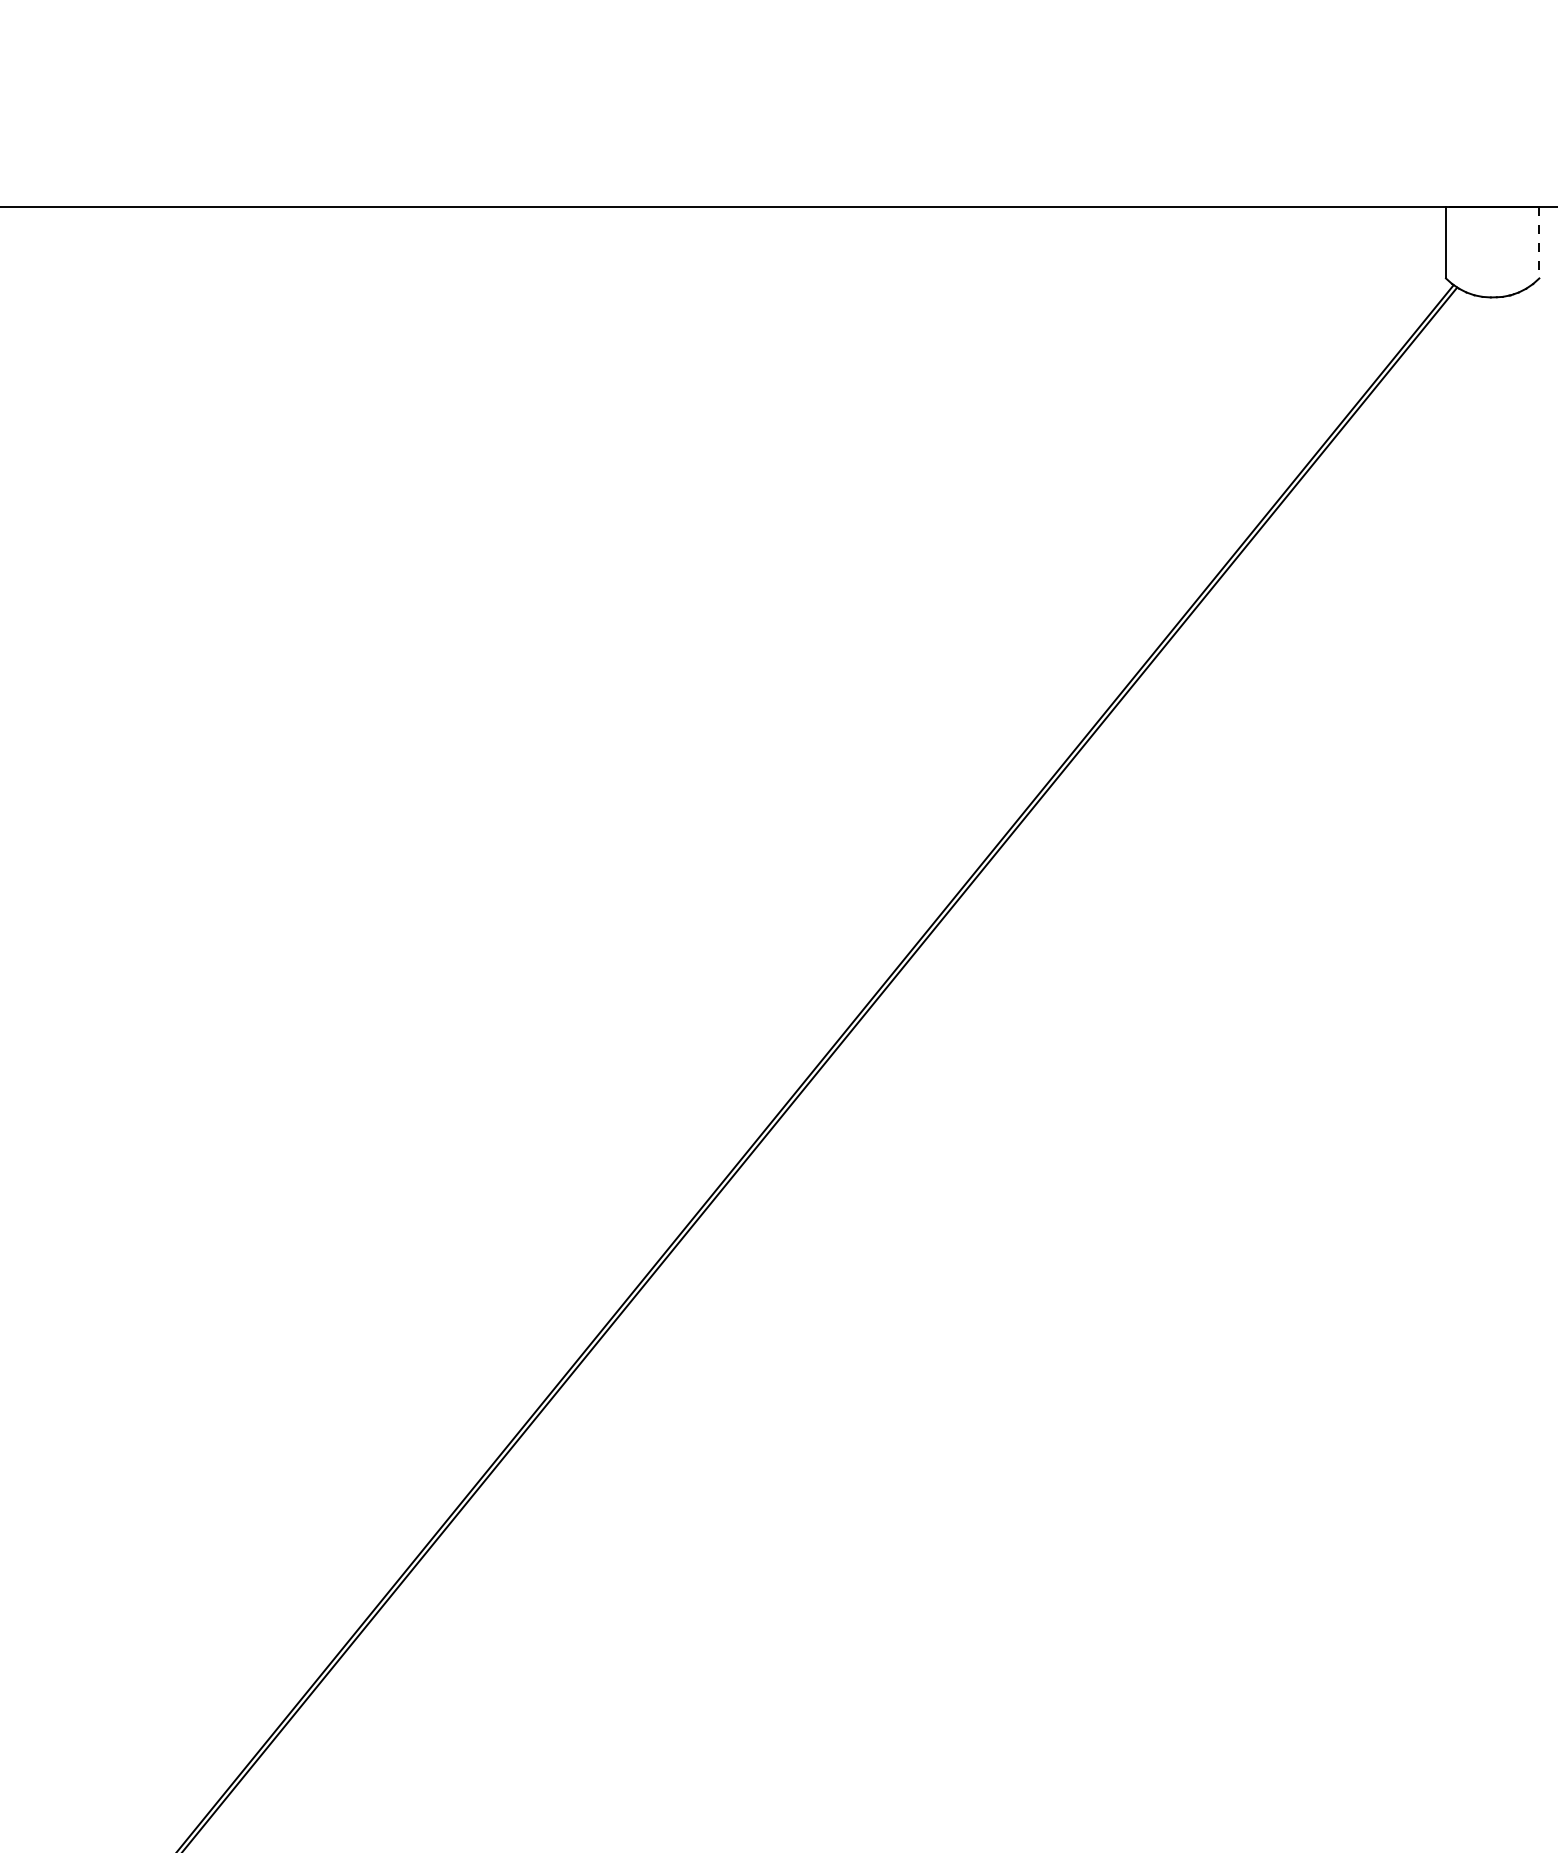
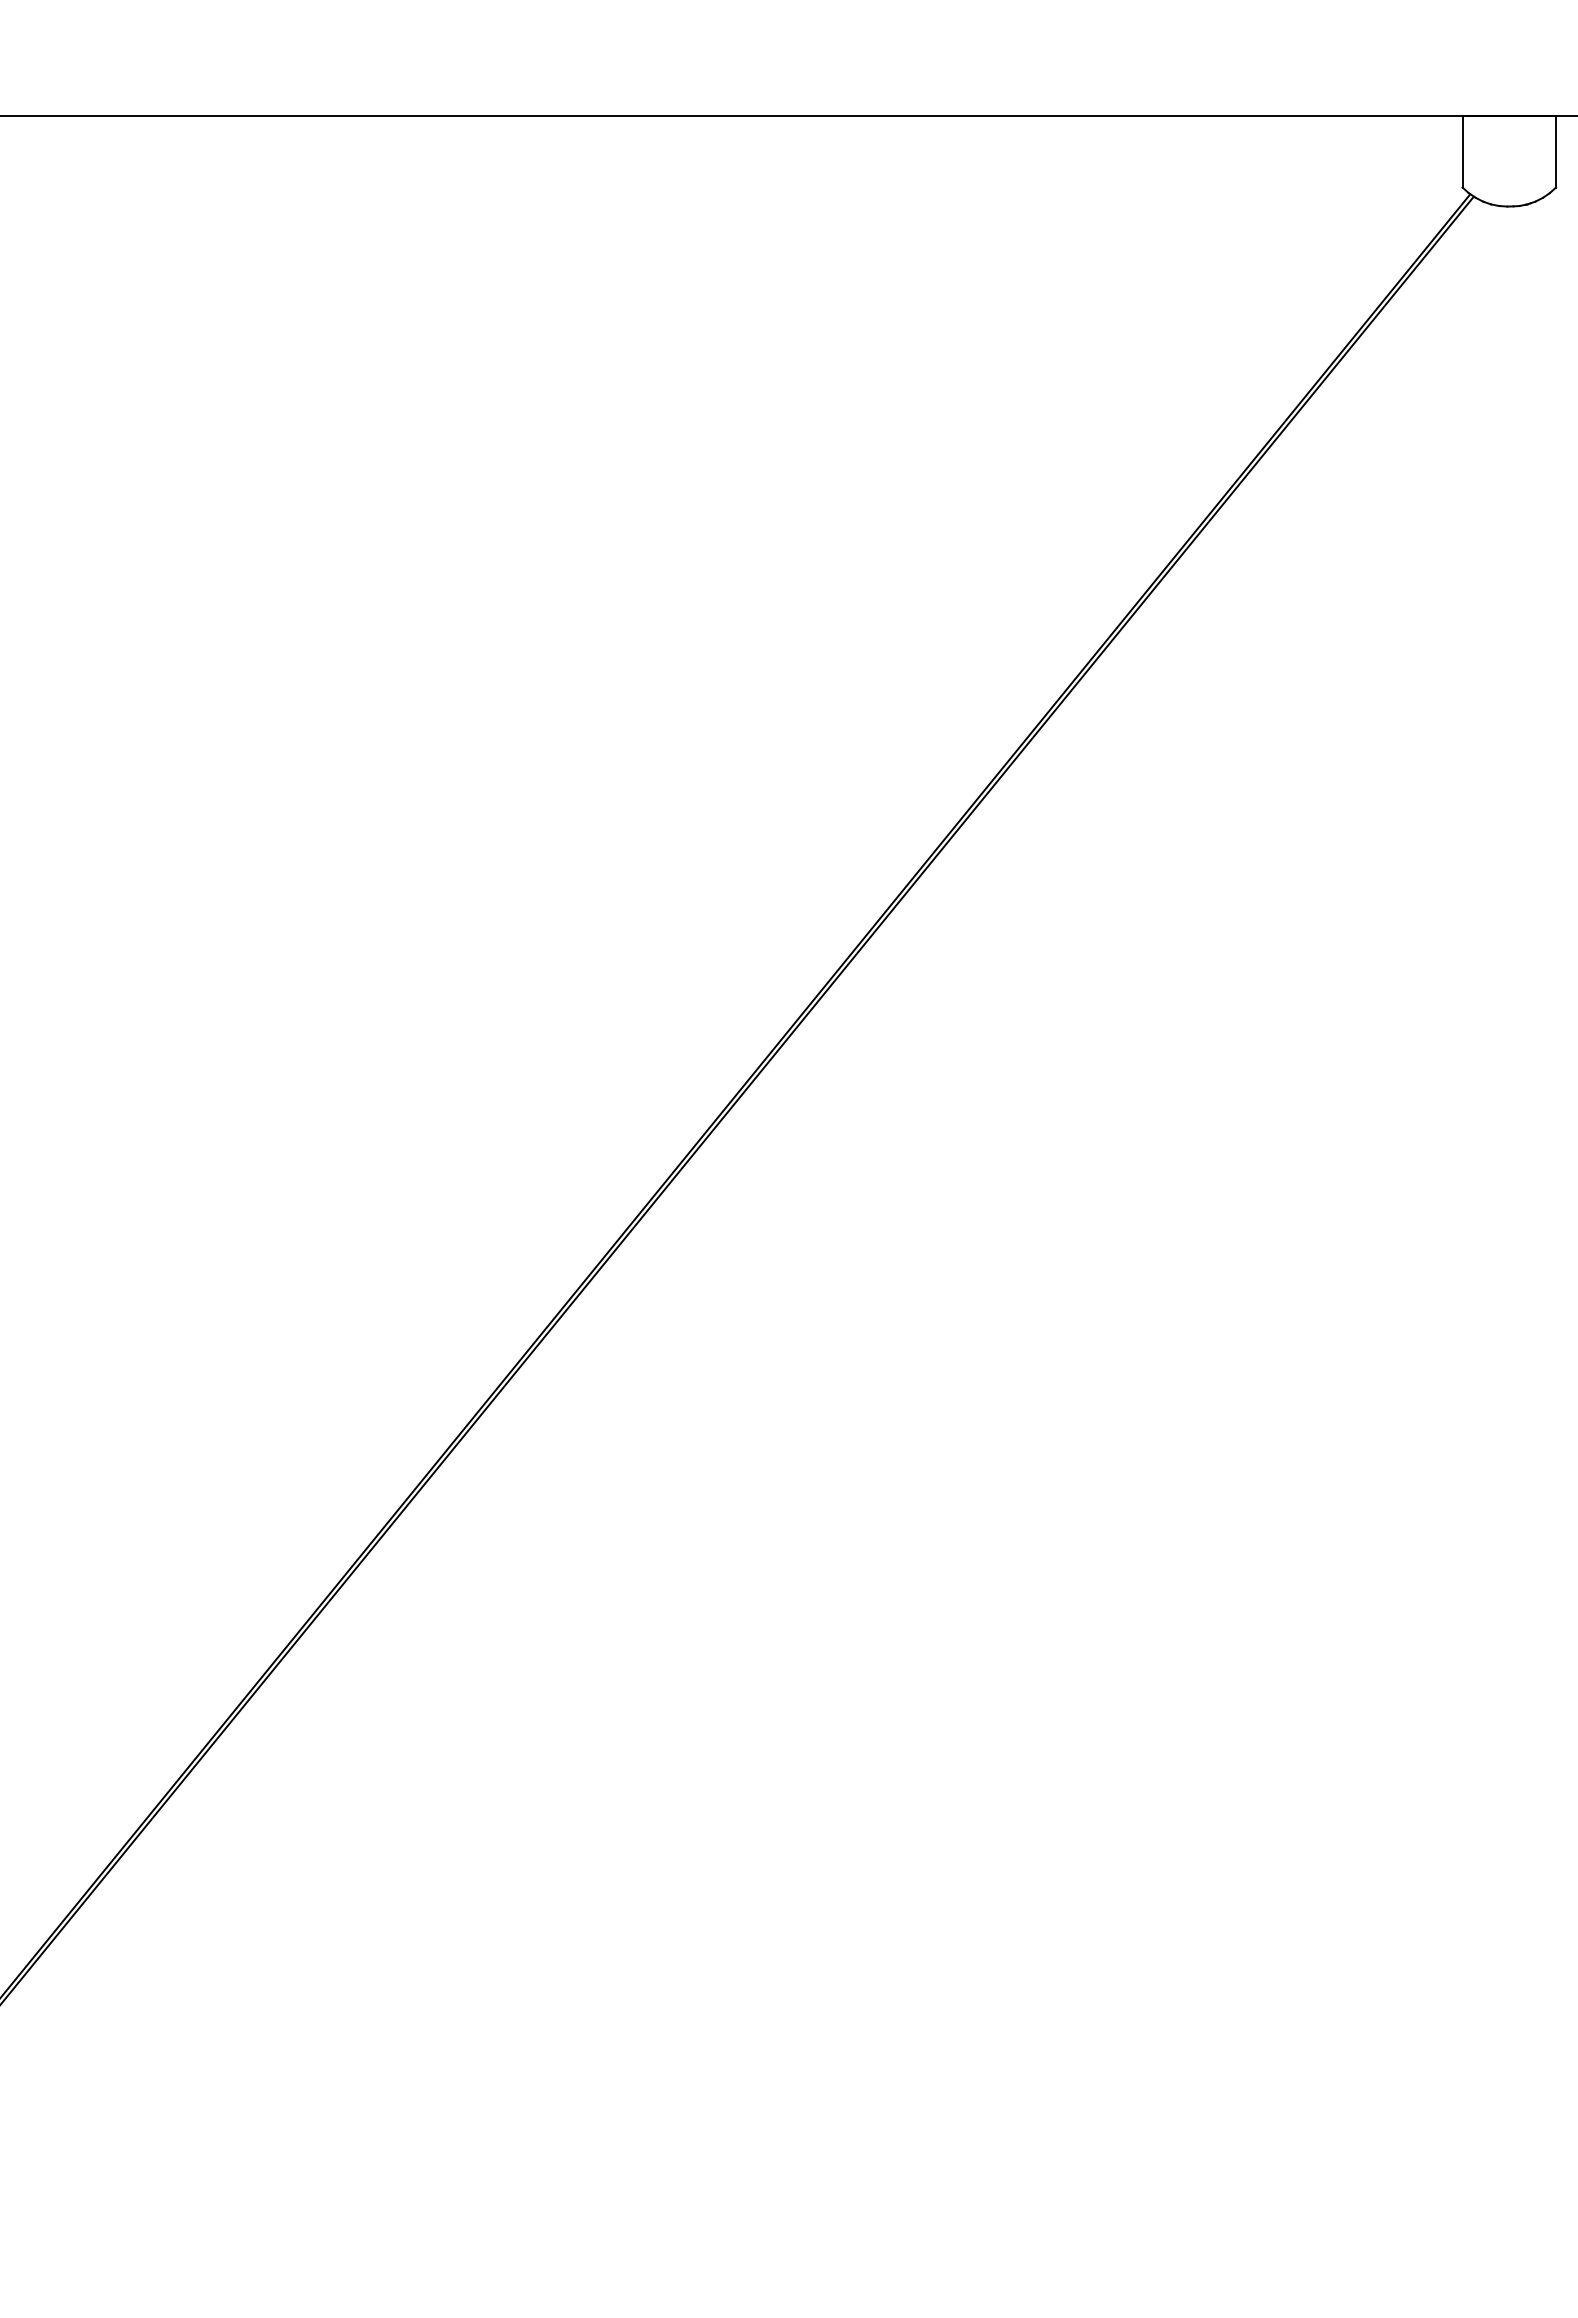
line: (1539, 243) -> (1556, 152), dashed -> solid

